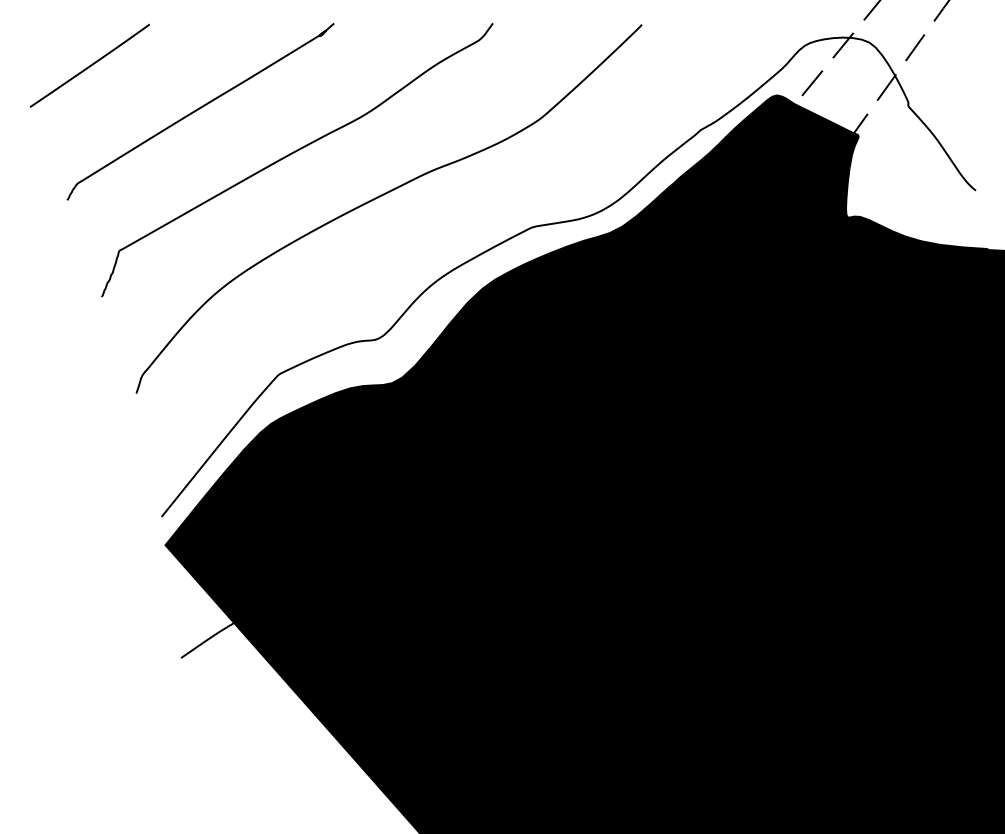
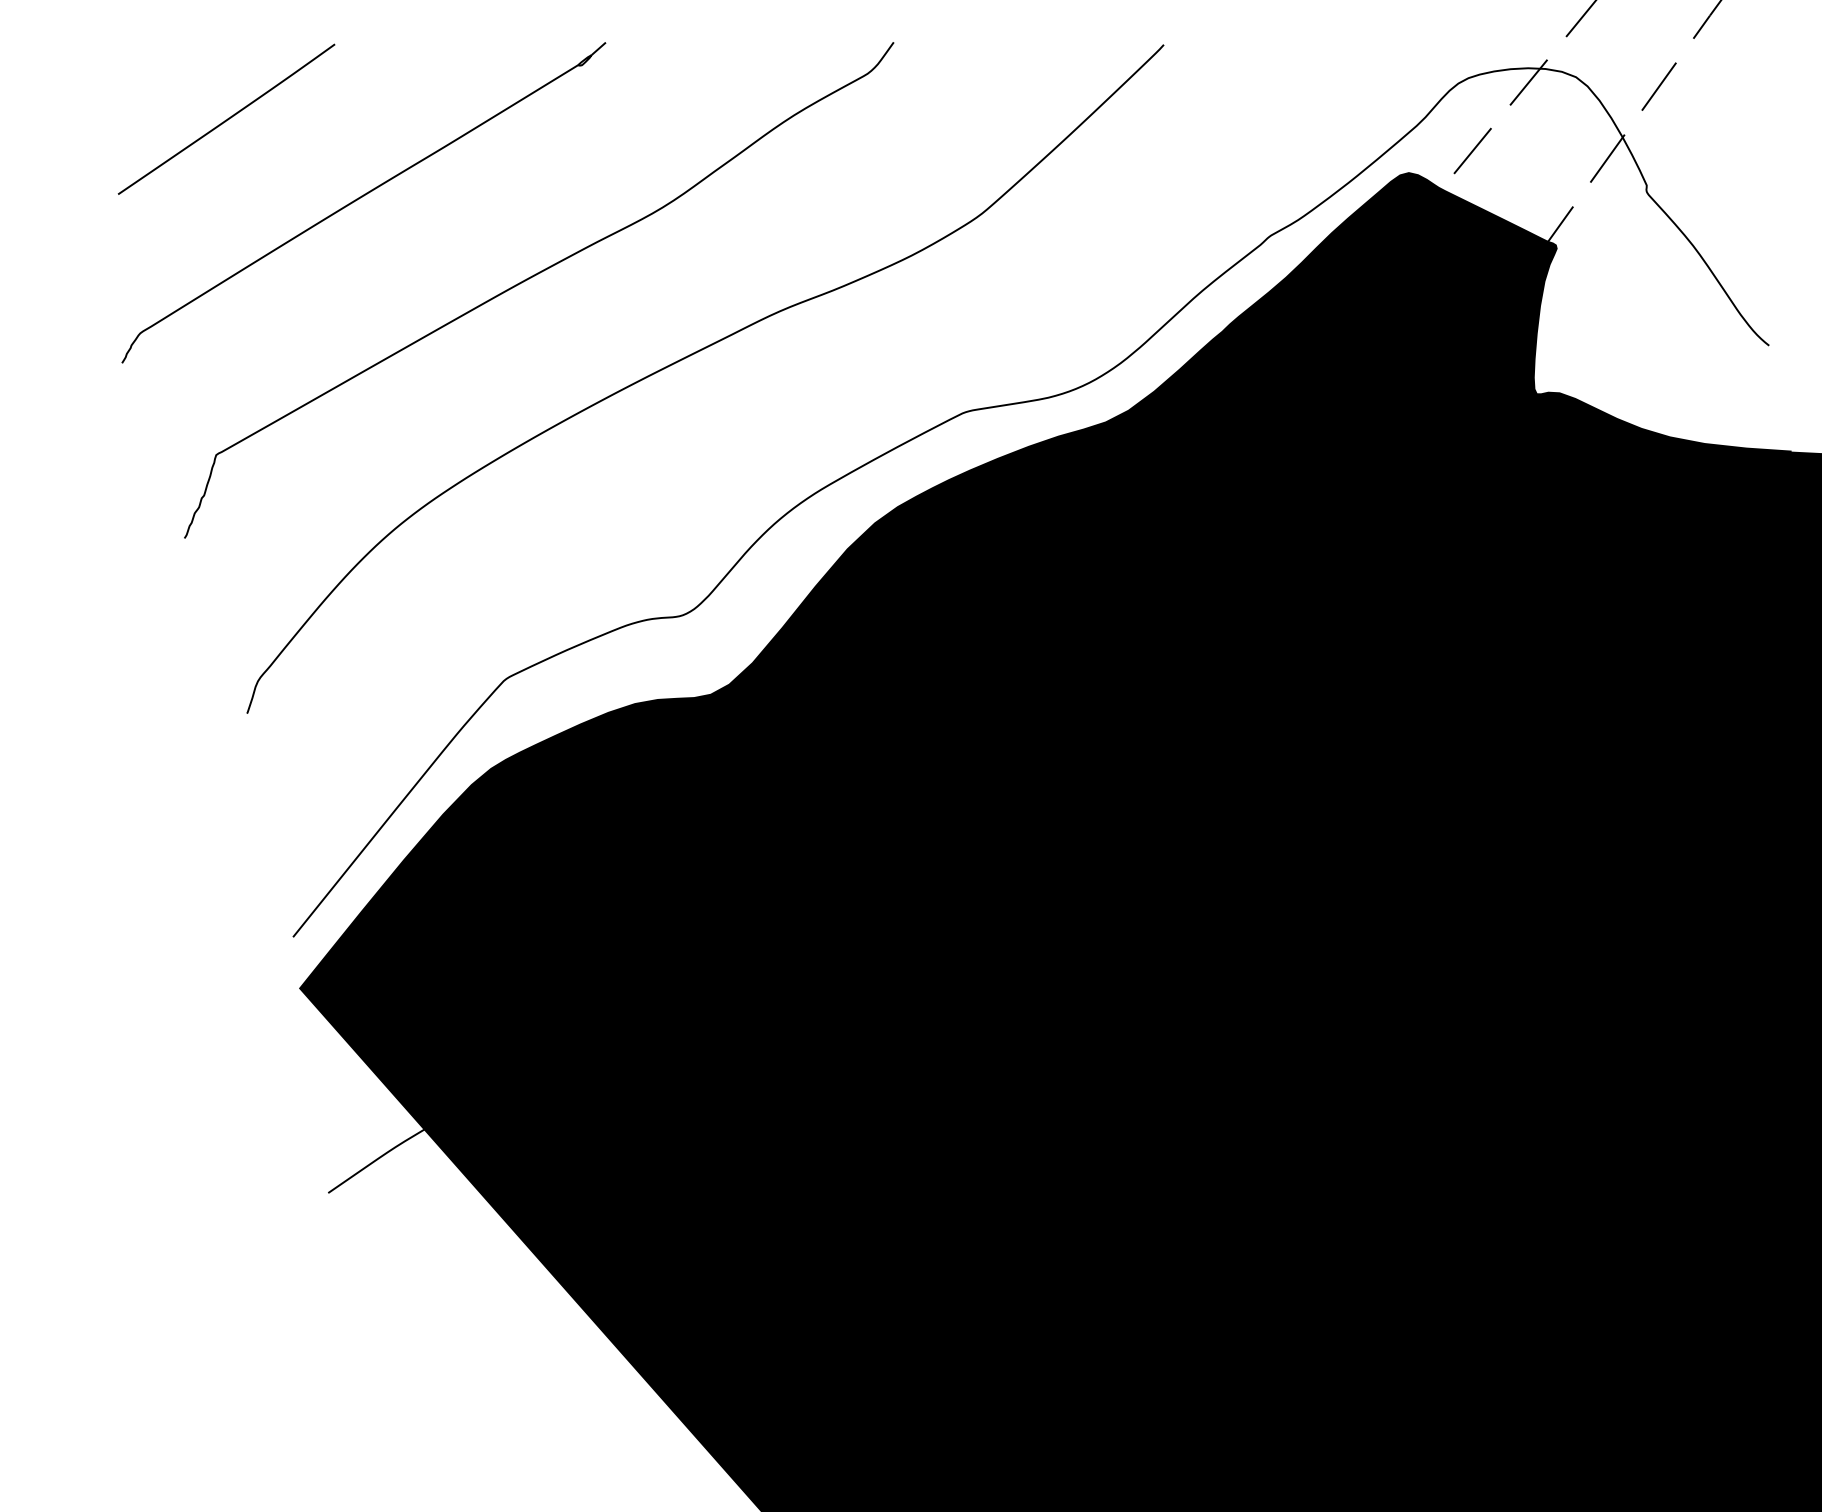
line: (89, 65) -> (225, 118), moved

